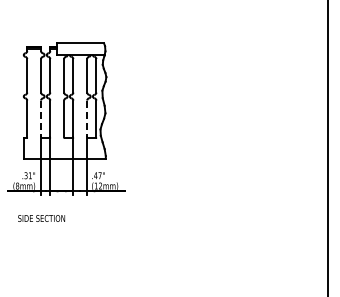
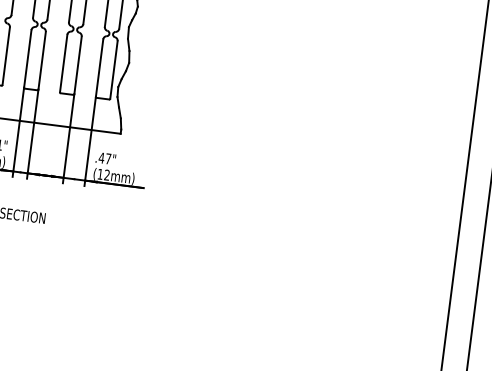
line: (41, 119) -> (28, 59), dashed -> solid
line: (87, 119) -> (99, 68), dashed -> solid

